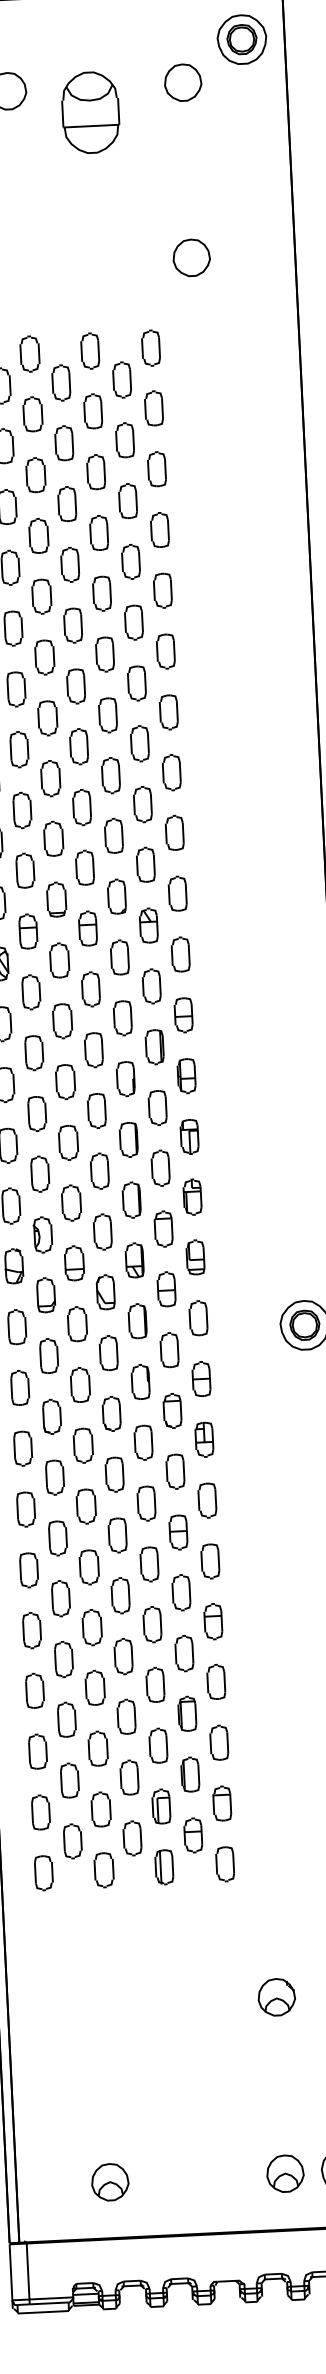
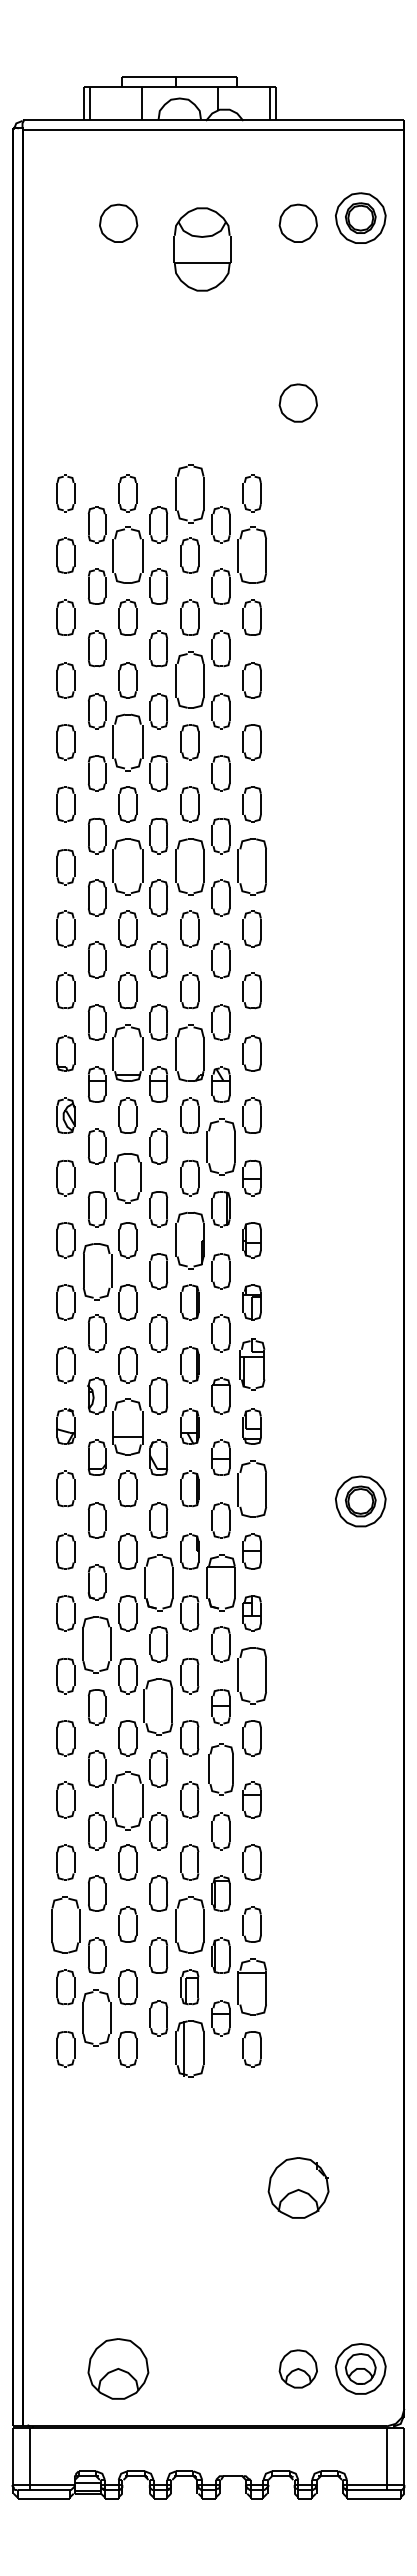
part: (241, 38) -> (360, 217), moved
part: (89, 351) -> (189, 493), size x1.6
part: (153, 408) -> (251, 555), size x1.6
part: (32, 414) -> (127, 555), size x1.6
part: (98, 533) -> (189, 680), size x1.6
part: (41, 596) -> (127, 742), size x1.6
part: (168, 712) -> (251, 867), size x1.6
part: (107, 715) -> (189, 867), size x1.6
part: (47, 718) -> (127, 867), size x1.6
part: (116, 896) -> (189, 1053), size x1.6
part: (56, 899) -> (127, 1053), size x1.6
part: (151, 986) -> (220, 1146), size x1.6
part: (62, 1020) -> (127, 1177), size x1.4
part: (125, 1079) -> (189, 1240), size x1.6
part: (36, 1113) -> (96, 1271), size x1.6
part: (191, 1197) -> (251, 1364), size x1.4
part: (73, 1263) -> (127, 1426), size x1.6
part: (197, 1317) -> (251, 1488), size x1.6
part: (172, 1410) -> (220, 1582), size x1.6
part: (111, 1413) -> (158, 1582), size x1.6
part: (55, 1477) -> (97, 1644), size x1.6
part: (206, 1501) -> (251, 1676), size x1.6
part: (117, 1535) -> (158, 1707), size x1.6
part: (180, 1592) -> (220, 1768), size x1.4
part: (91, 1626) -> (127, 1799), size x1.6
part: (158, 1745) -> (189, 1924), size x1.6
part: (37, 1751) -> (65, 1924), size x1.6
part: (221, 1804) -> (251, 1987), size x1.6
part: (72, 1841) -> (97, 2018), size x1.6
part: (164, 1867) -> (189, 2049), size x1.6
part: (275, 1996) -> (297, 2187), size x1.6
part: (110, 2181) -> (118, 2368), size x1.6

